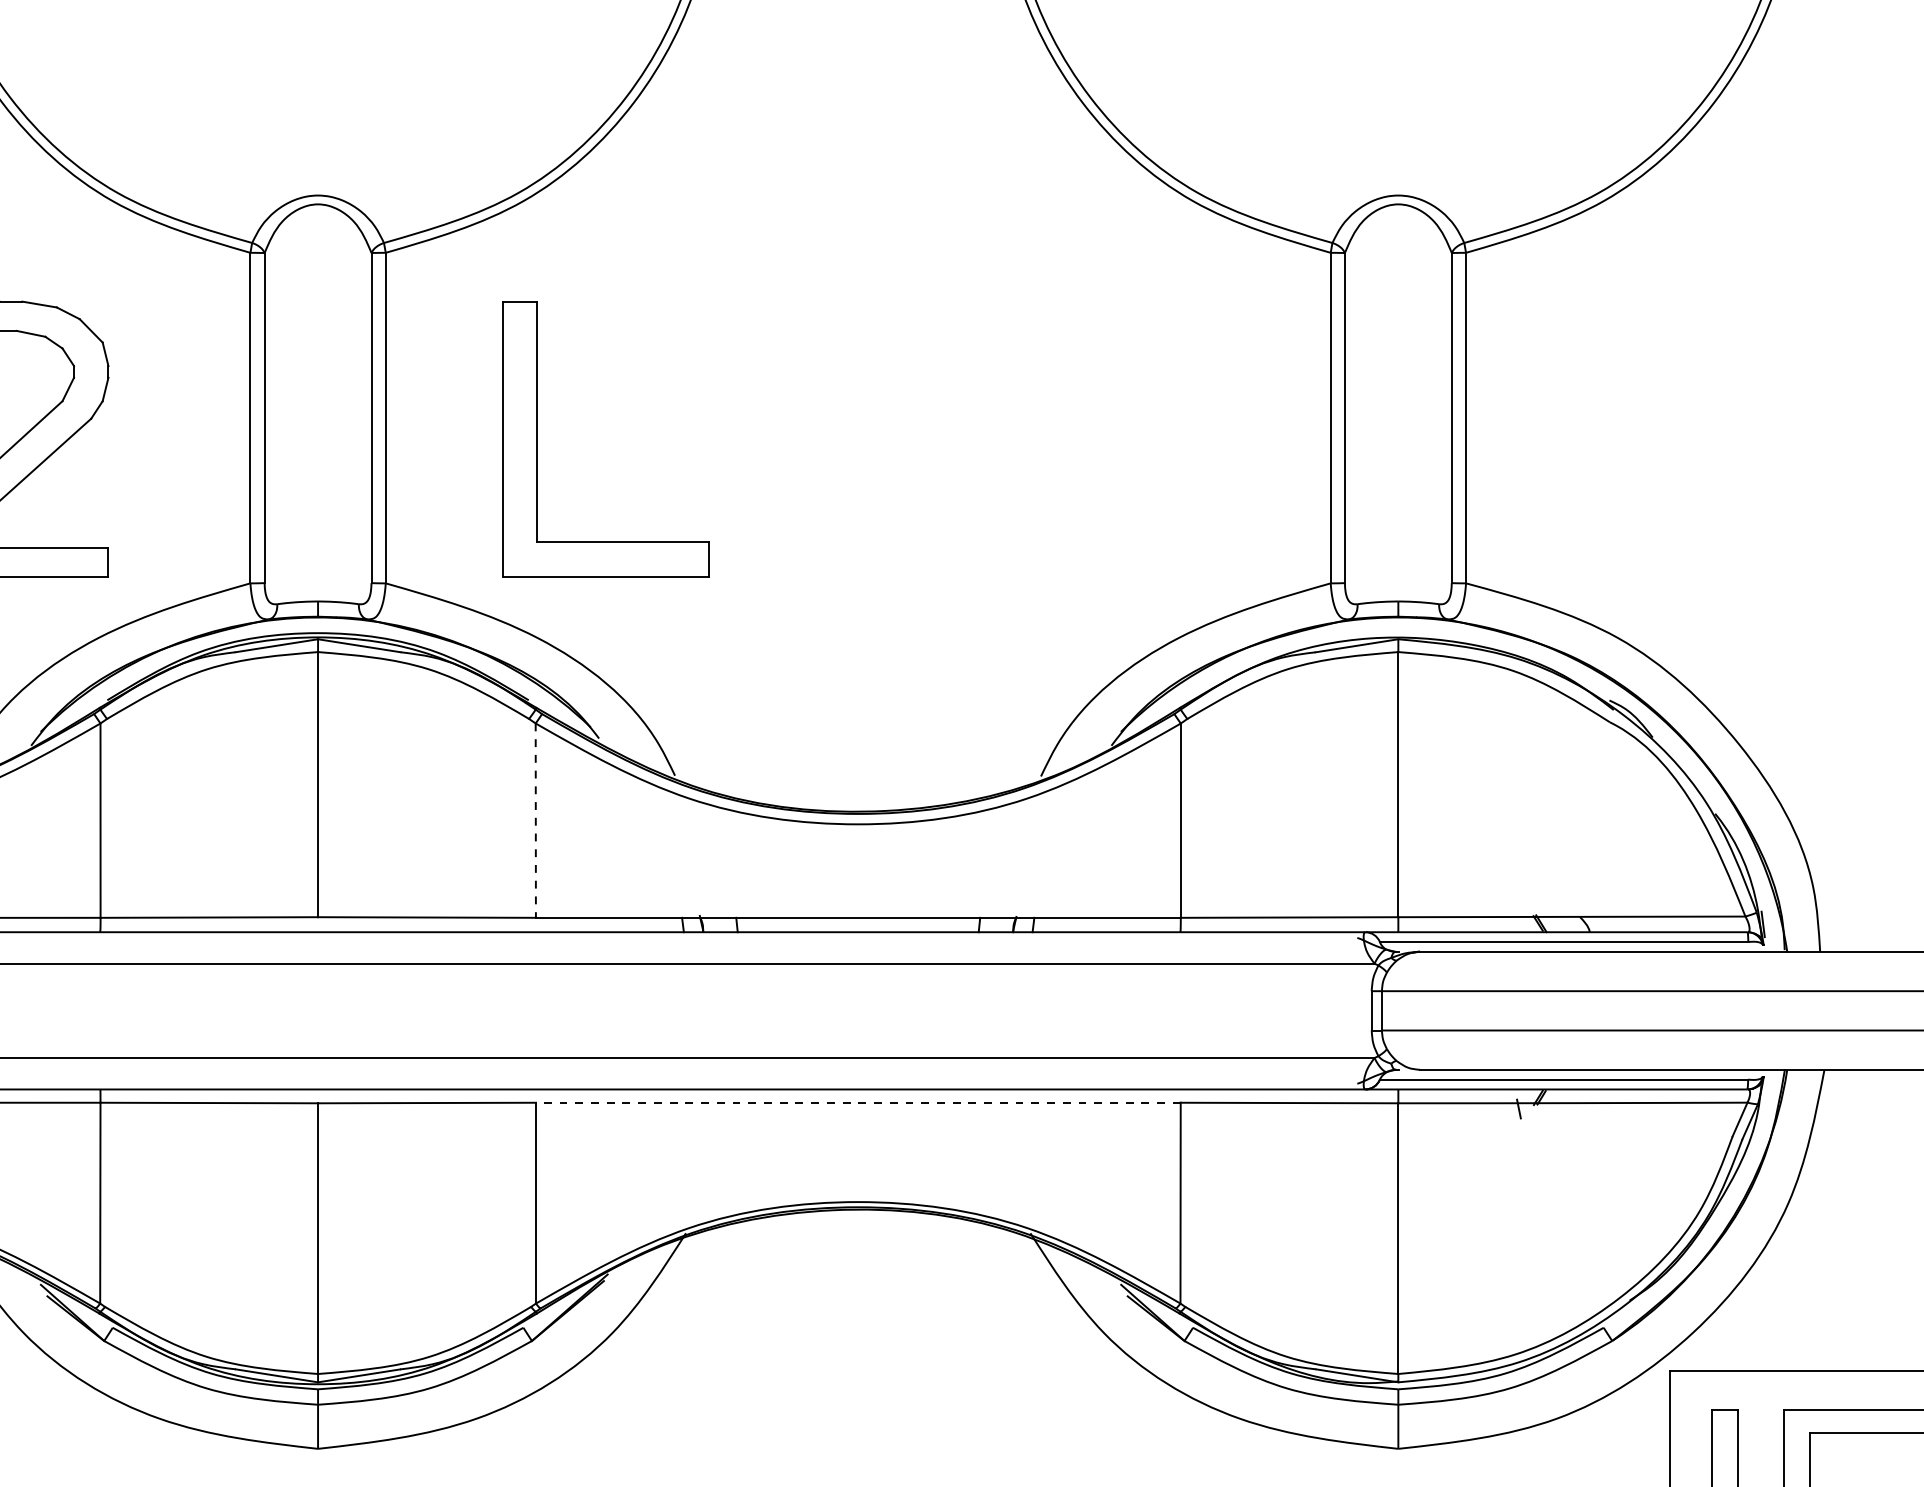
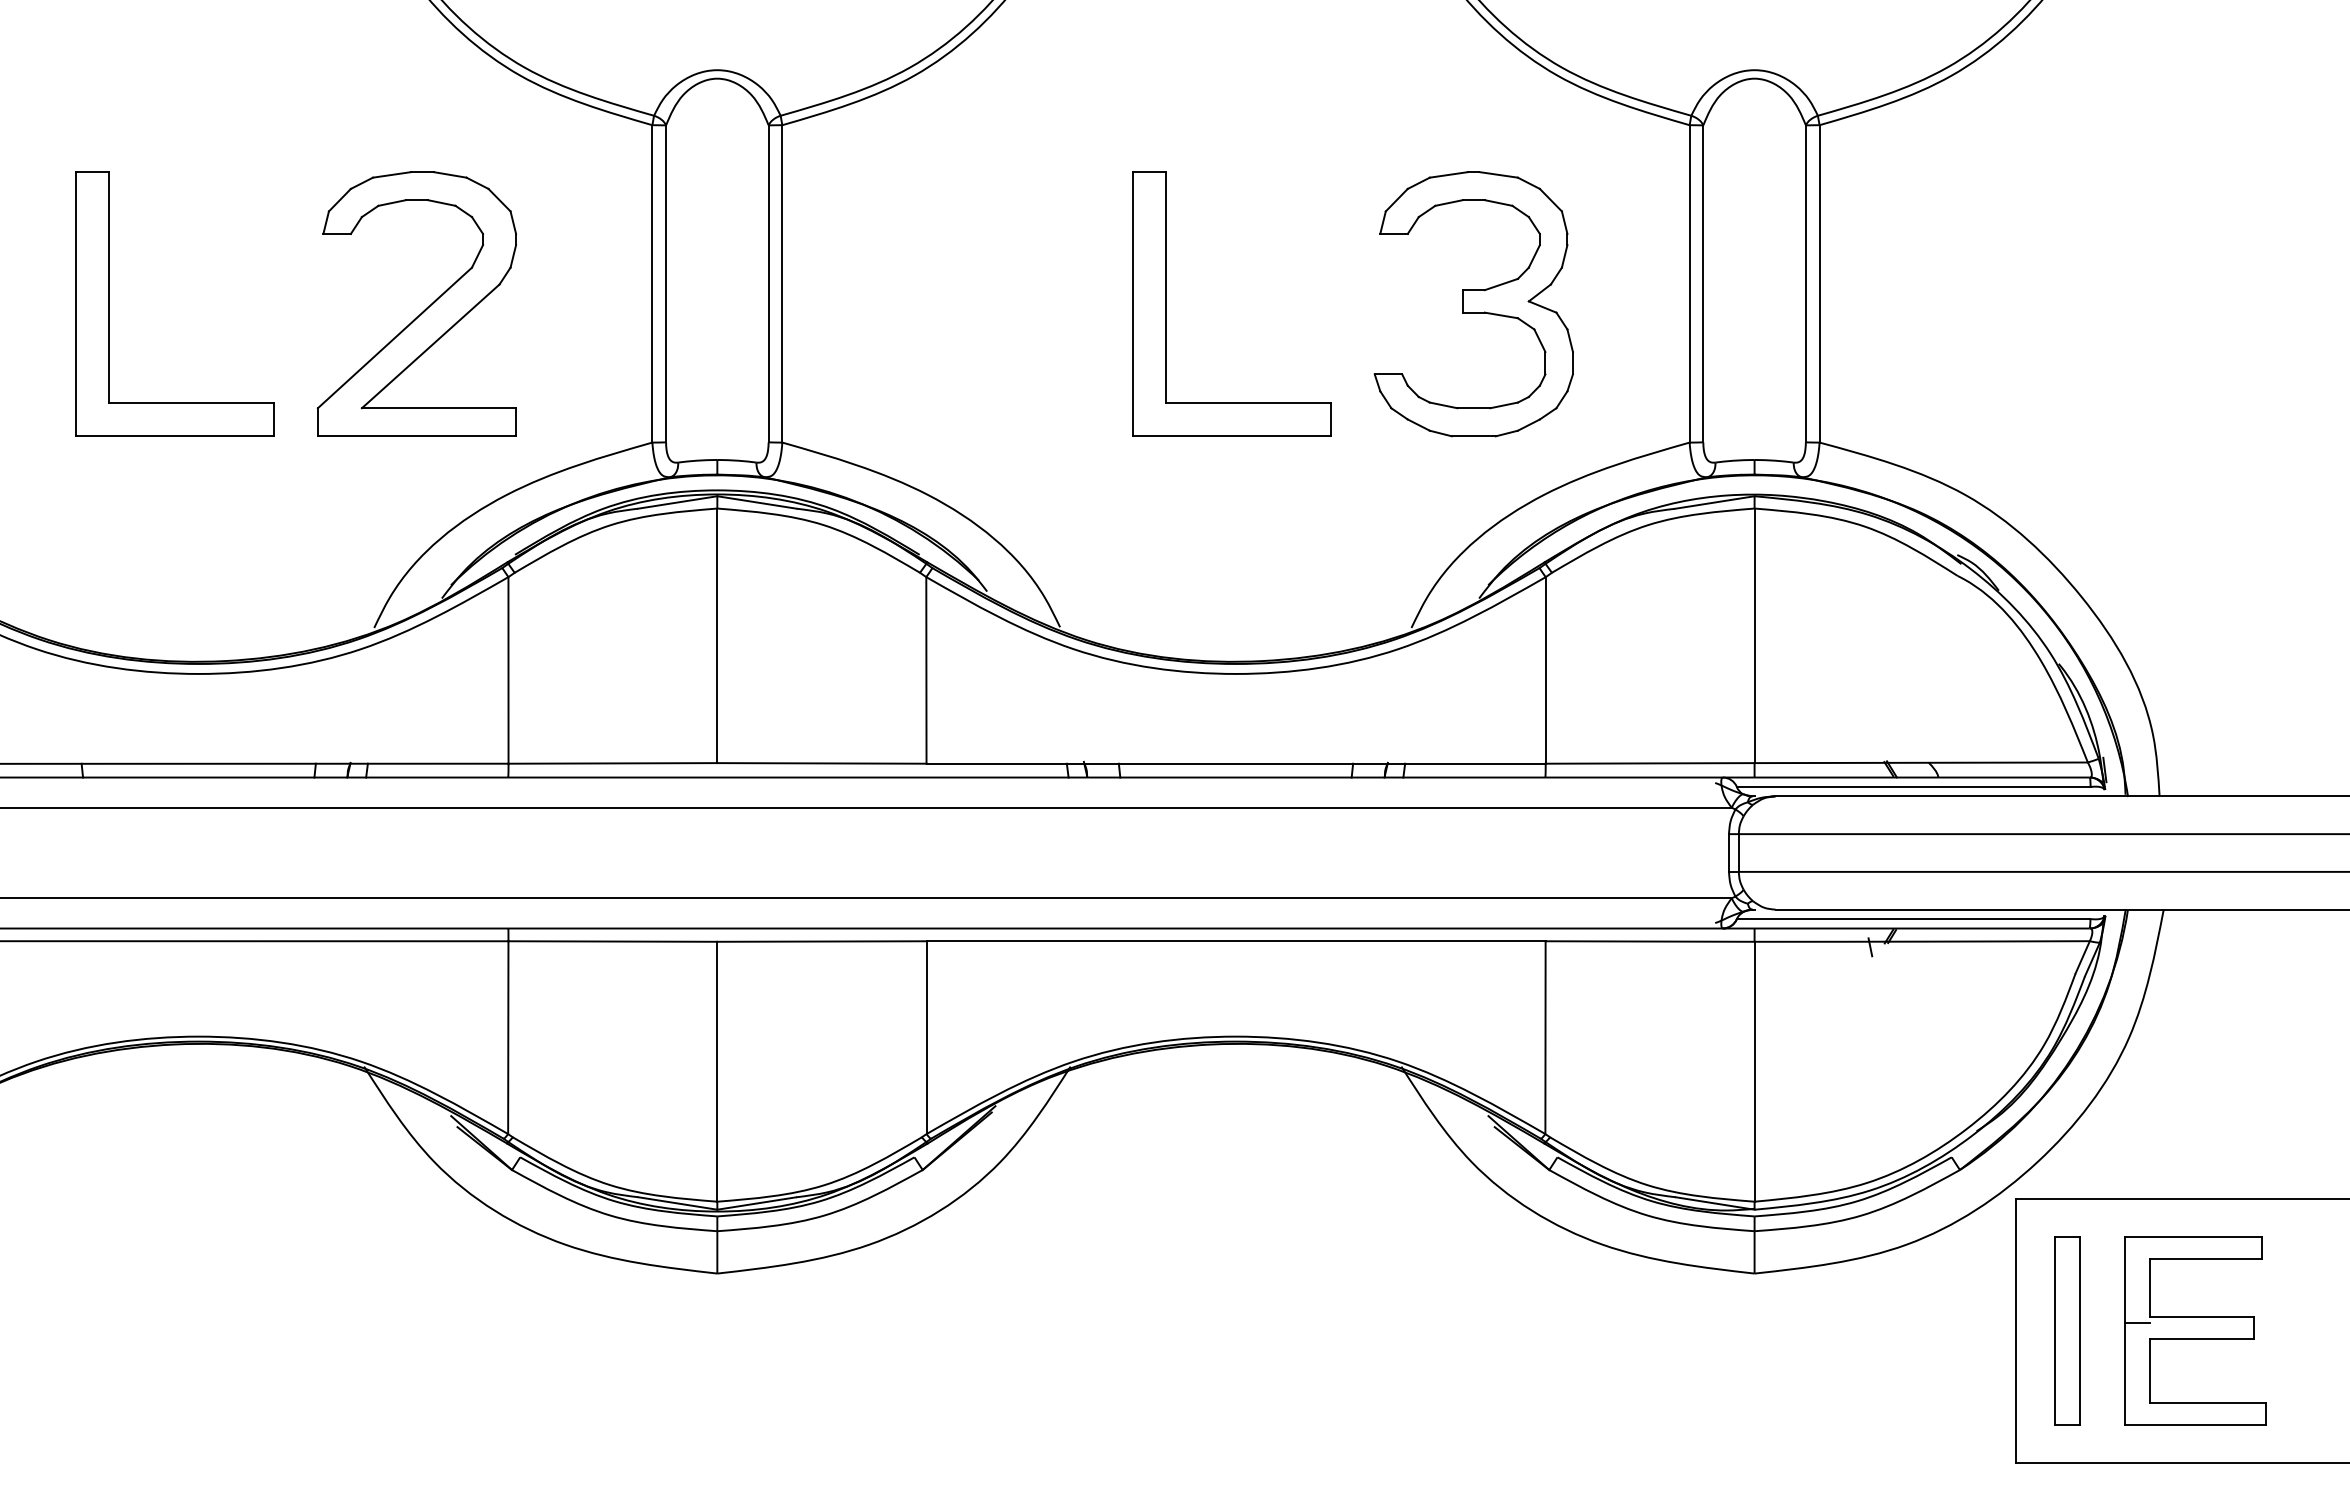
part: (537, 438) -> (1166, 303), moved
part: (1105, 439) -> (1473, 304), added
line: (535, 820) -> (926, 670), dashed -> solid
line: (858, 1102) -> (1236, 941), dashed -> solid

